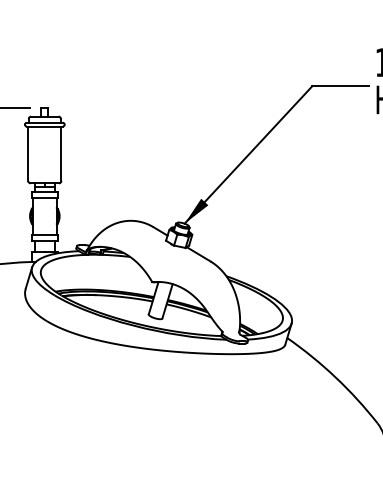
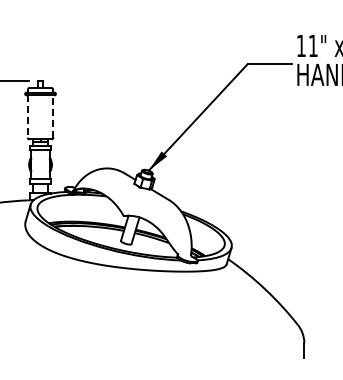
line: (61, 153) -> (53, 116), solid -> dashed
line: (27, 154) -> (27, 117), solid -> dashed

